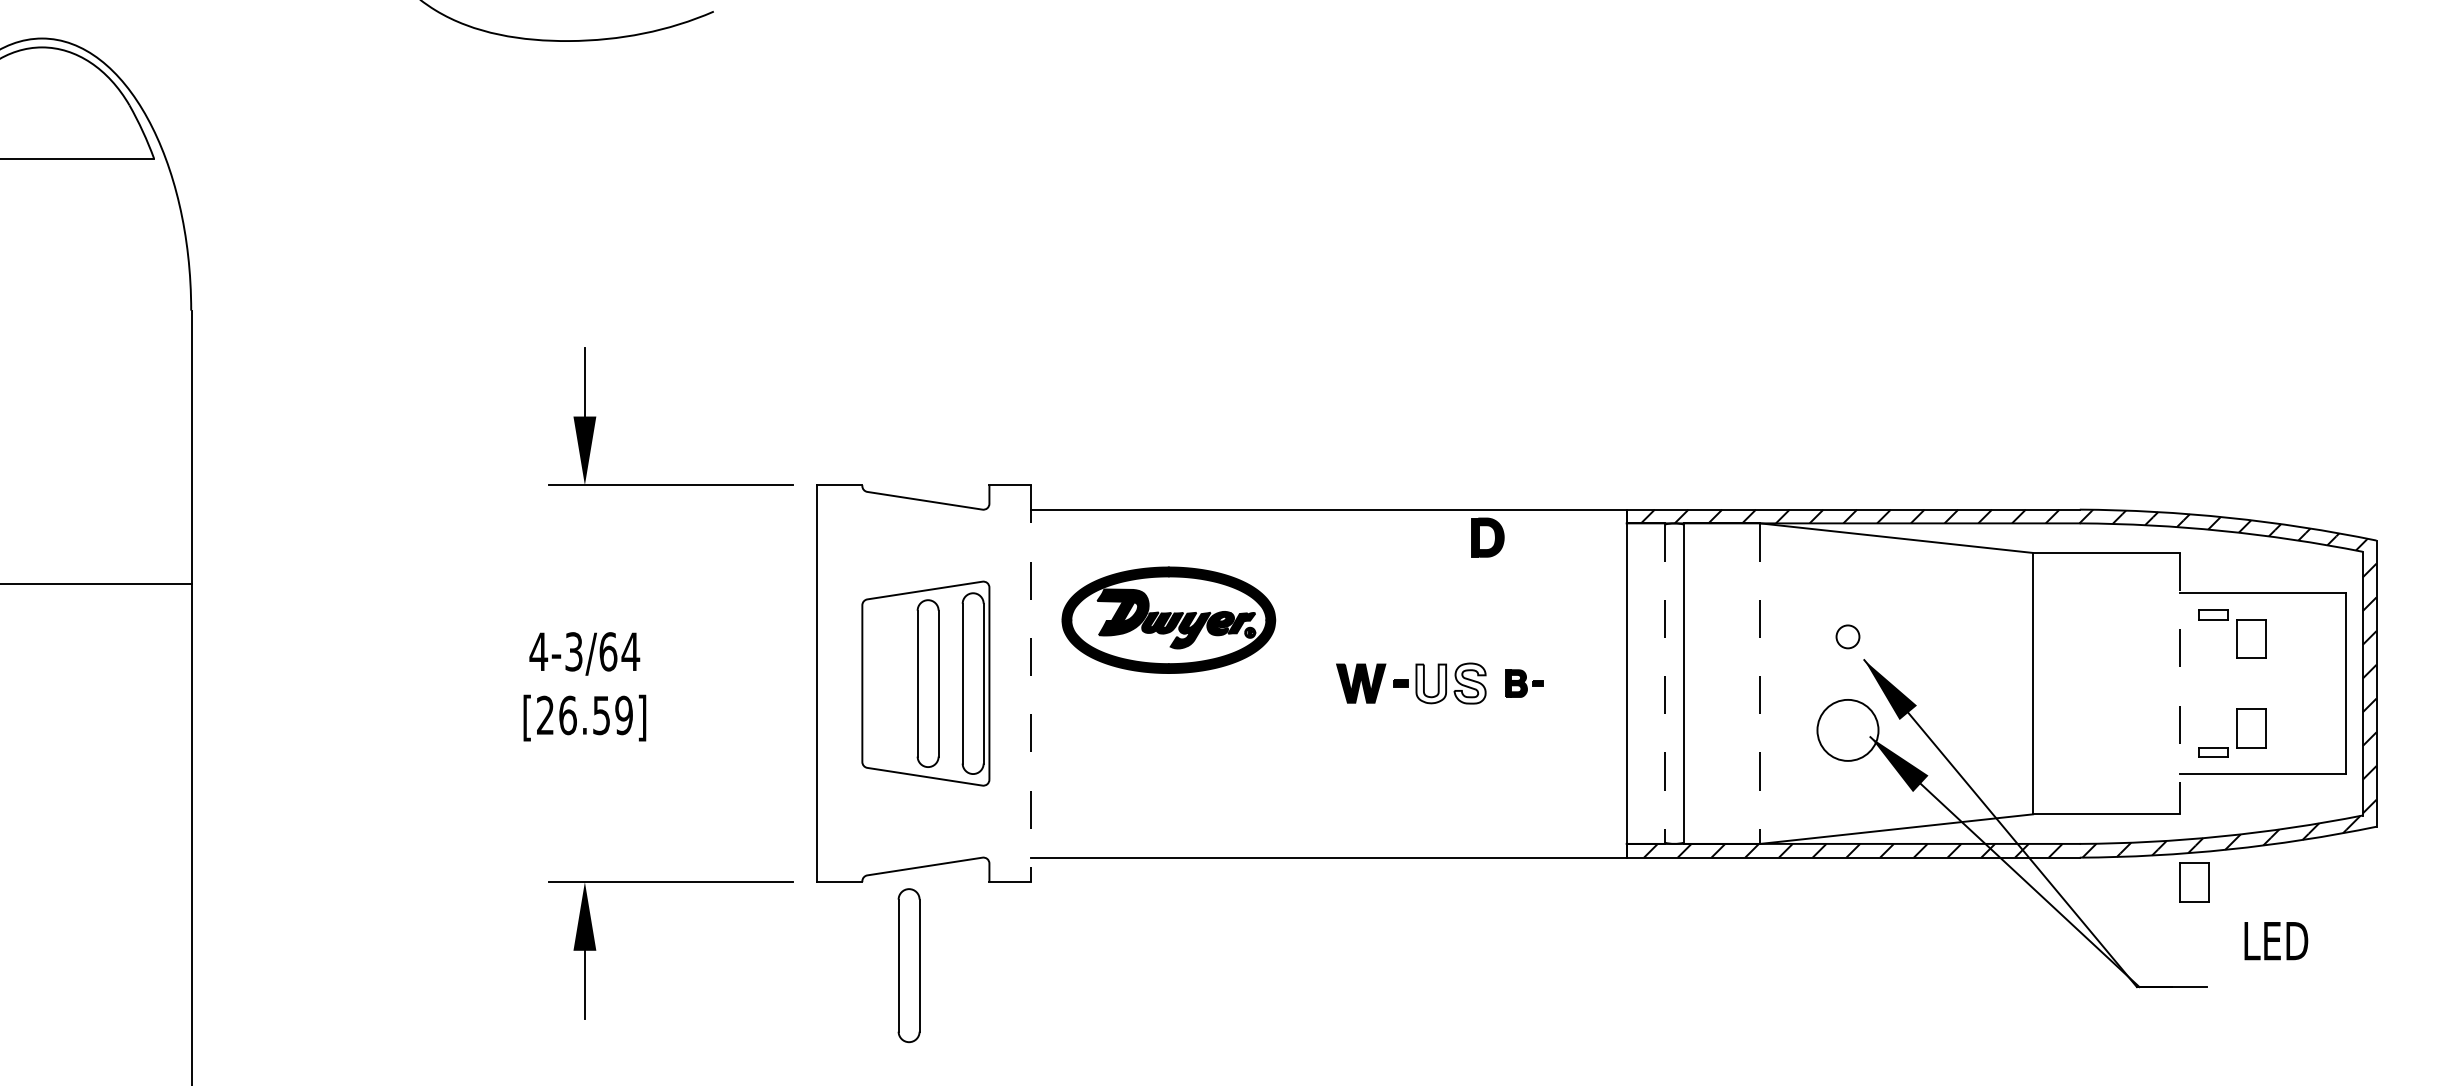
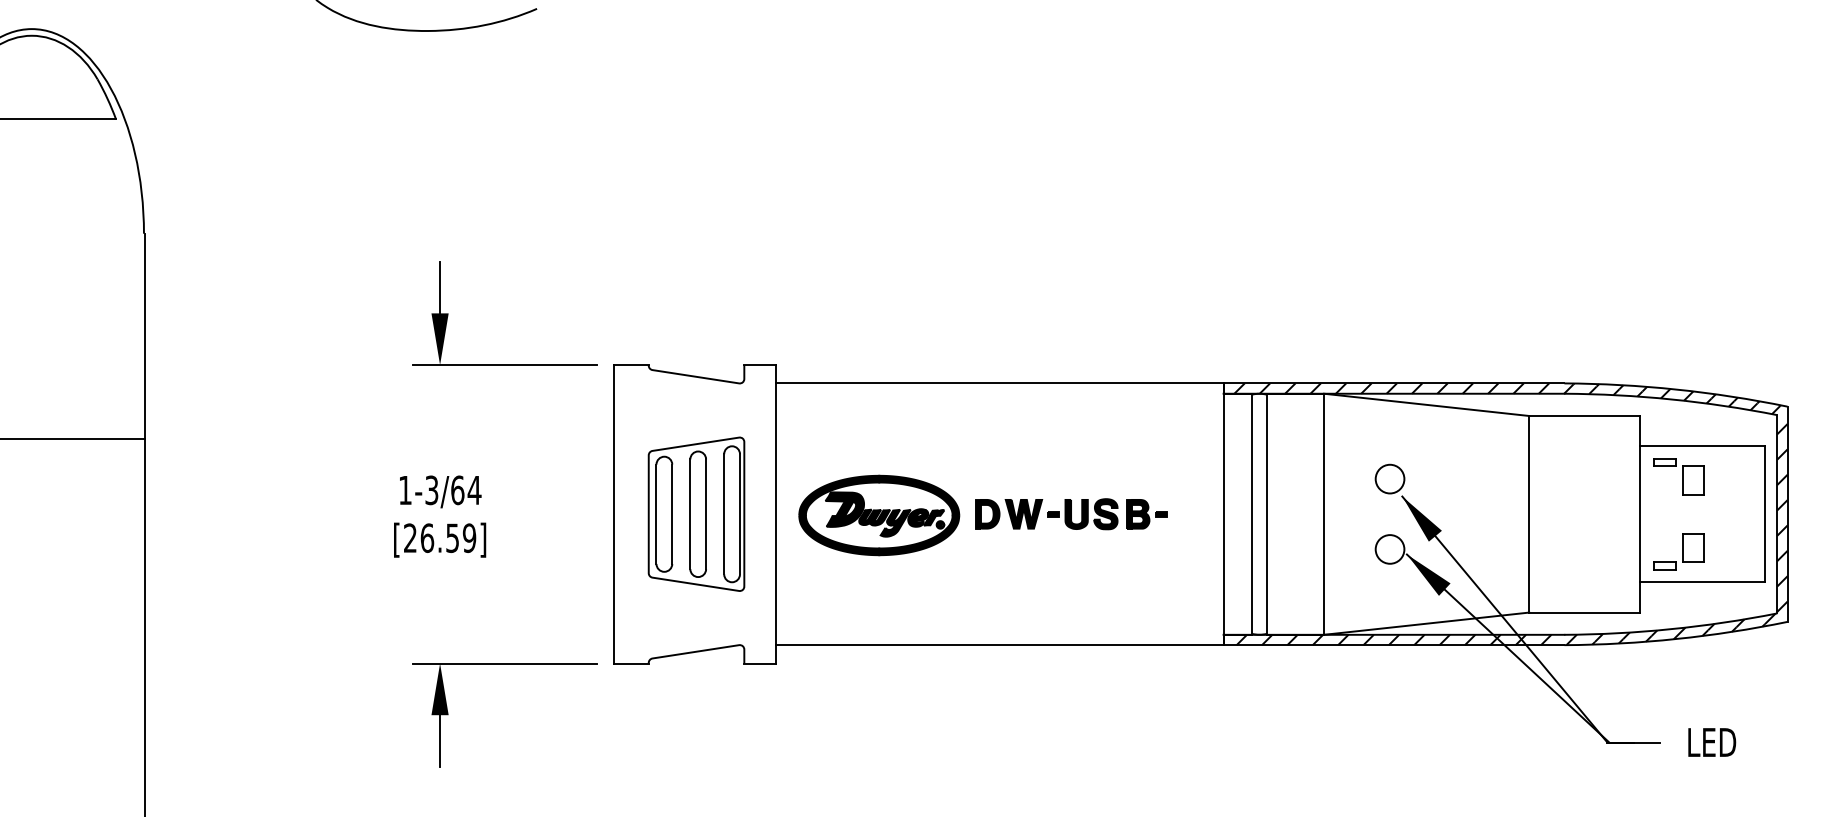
part: (1487, 537) -> (987, 514), moved
part: (1168, 619) -> (879, 514), moved
circle: (1847, 636) -> (1389, 478), size x1.67
text: (538, 651) -> (405, 490), 4-3/64 -> 1-3/64
fill: (1431, 683) -> (1076, 514), added
fill: (1469, 683) -> (1105, 514), added
part: (1524, 683) -> (1146, 514), size x1.43
line: (2179, 683) -> (1639, 514), dashed -> solid
line: (1031, 684) -> (775, 514), dashed -> solid
line: (1664, 684) -> (1252, 514), dashed -> solid
line: (1760, 684) -> (1324, 514), dashed -> solid
circle: (1847, 730) -> (1389, 549), size x0.62
part: (2194, 882) -> (1650, 663), removed
text: (2276, 941) -> (1712, 742), moved
part: (908, 965) -> (663, 514), moved

